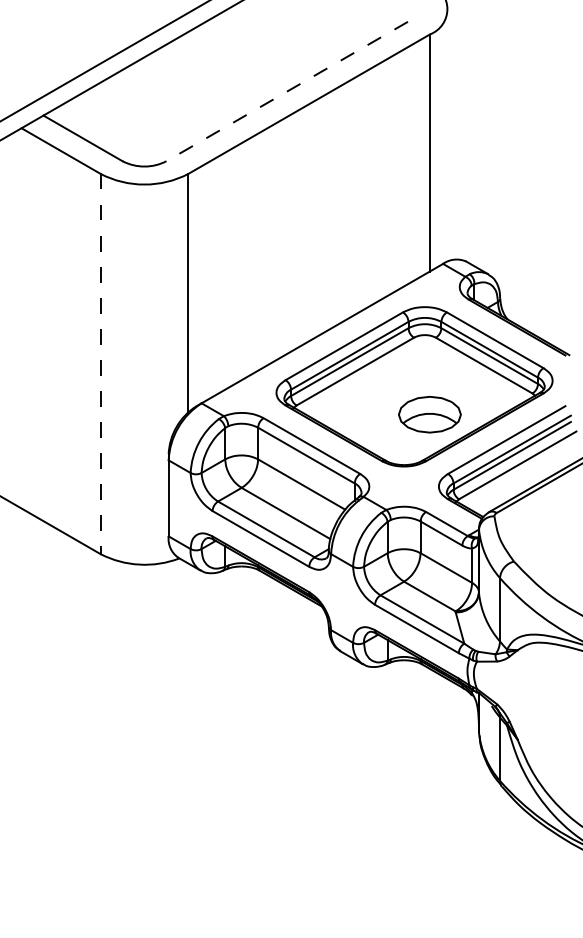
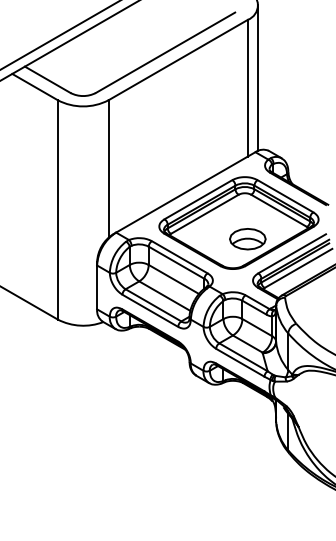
line: (287, 92) -> (165, 53), dashed -> solid
line: (448, 134) -> (258, 77), added
line: (99, 363) -> (57, 209), dashed -> solid

